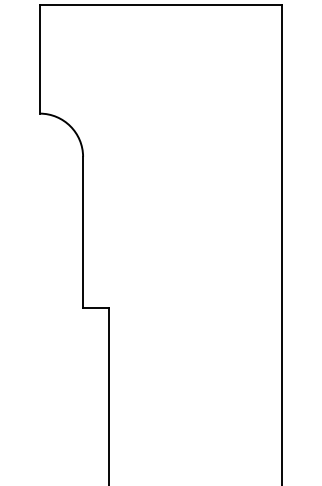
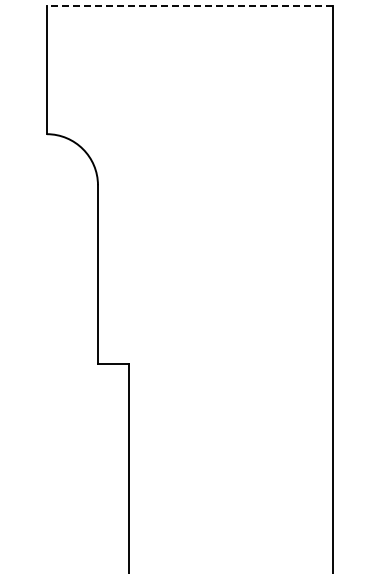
line: (160, 5) -> (189, 6), solid -> dashed

